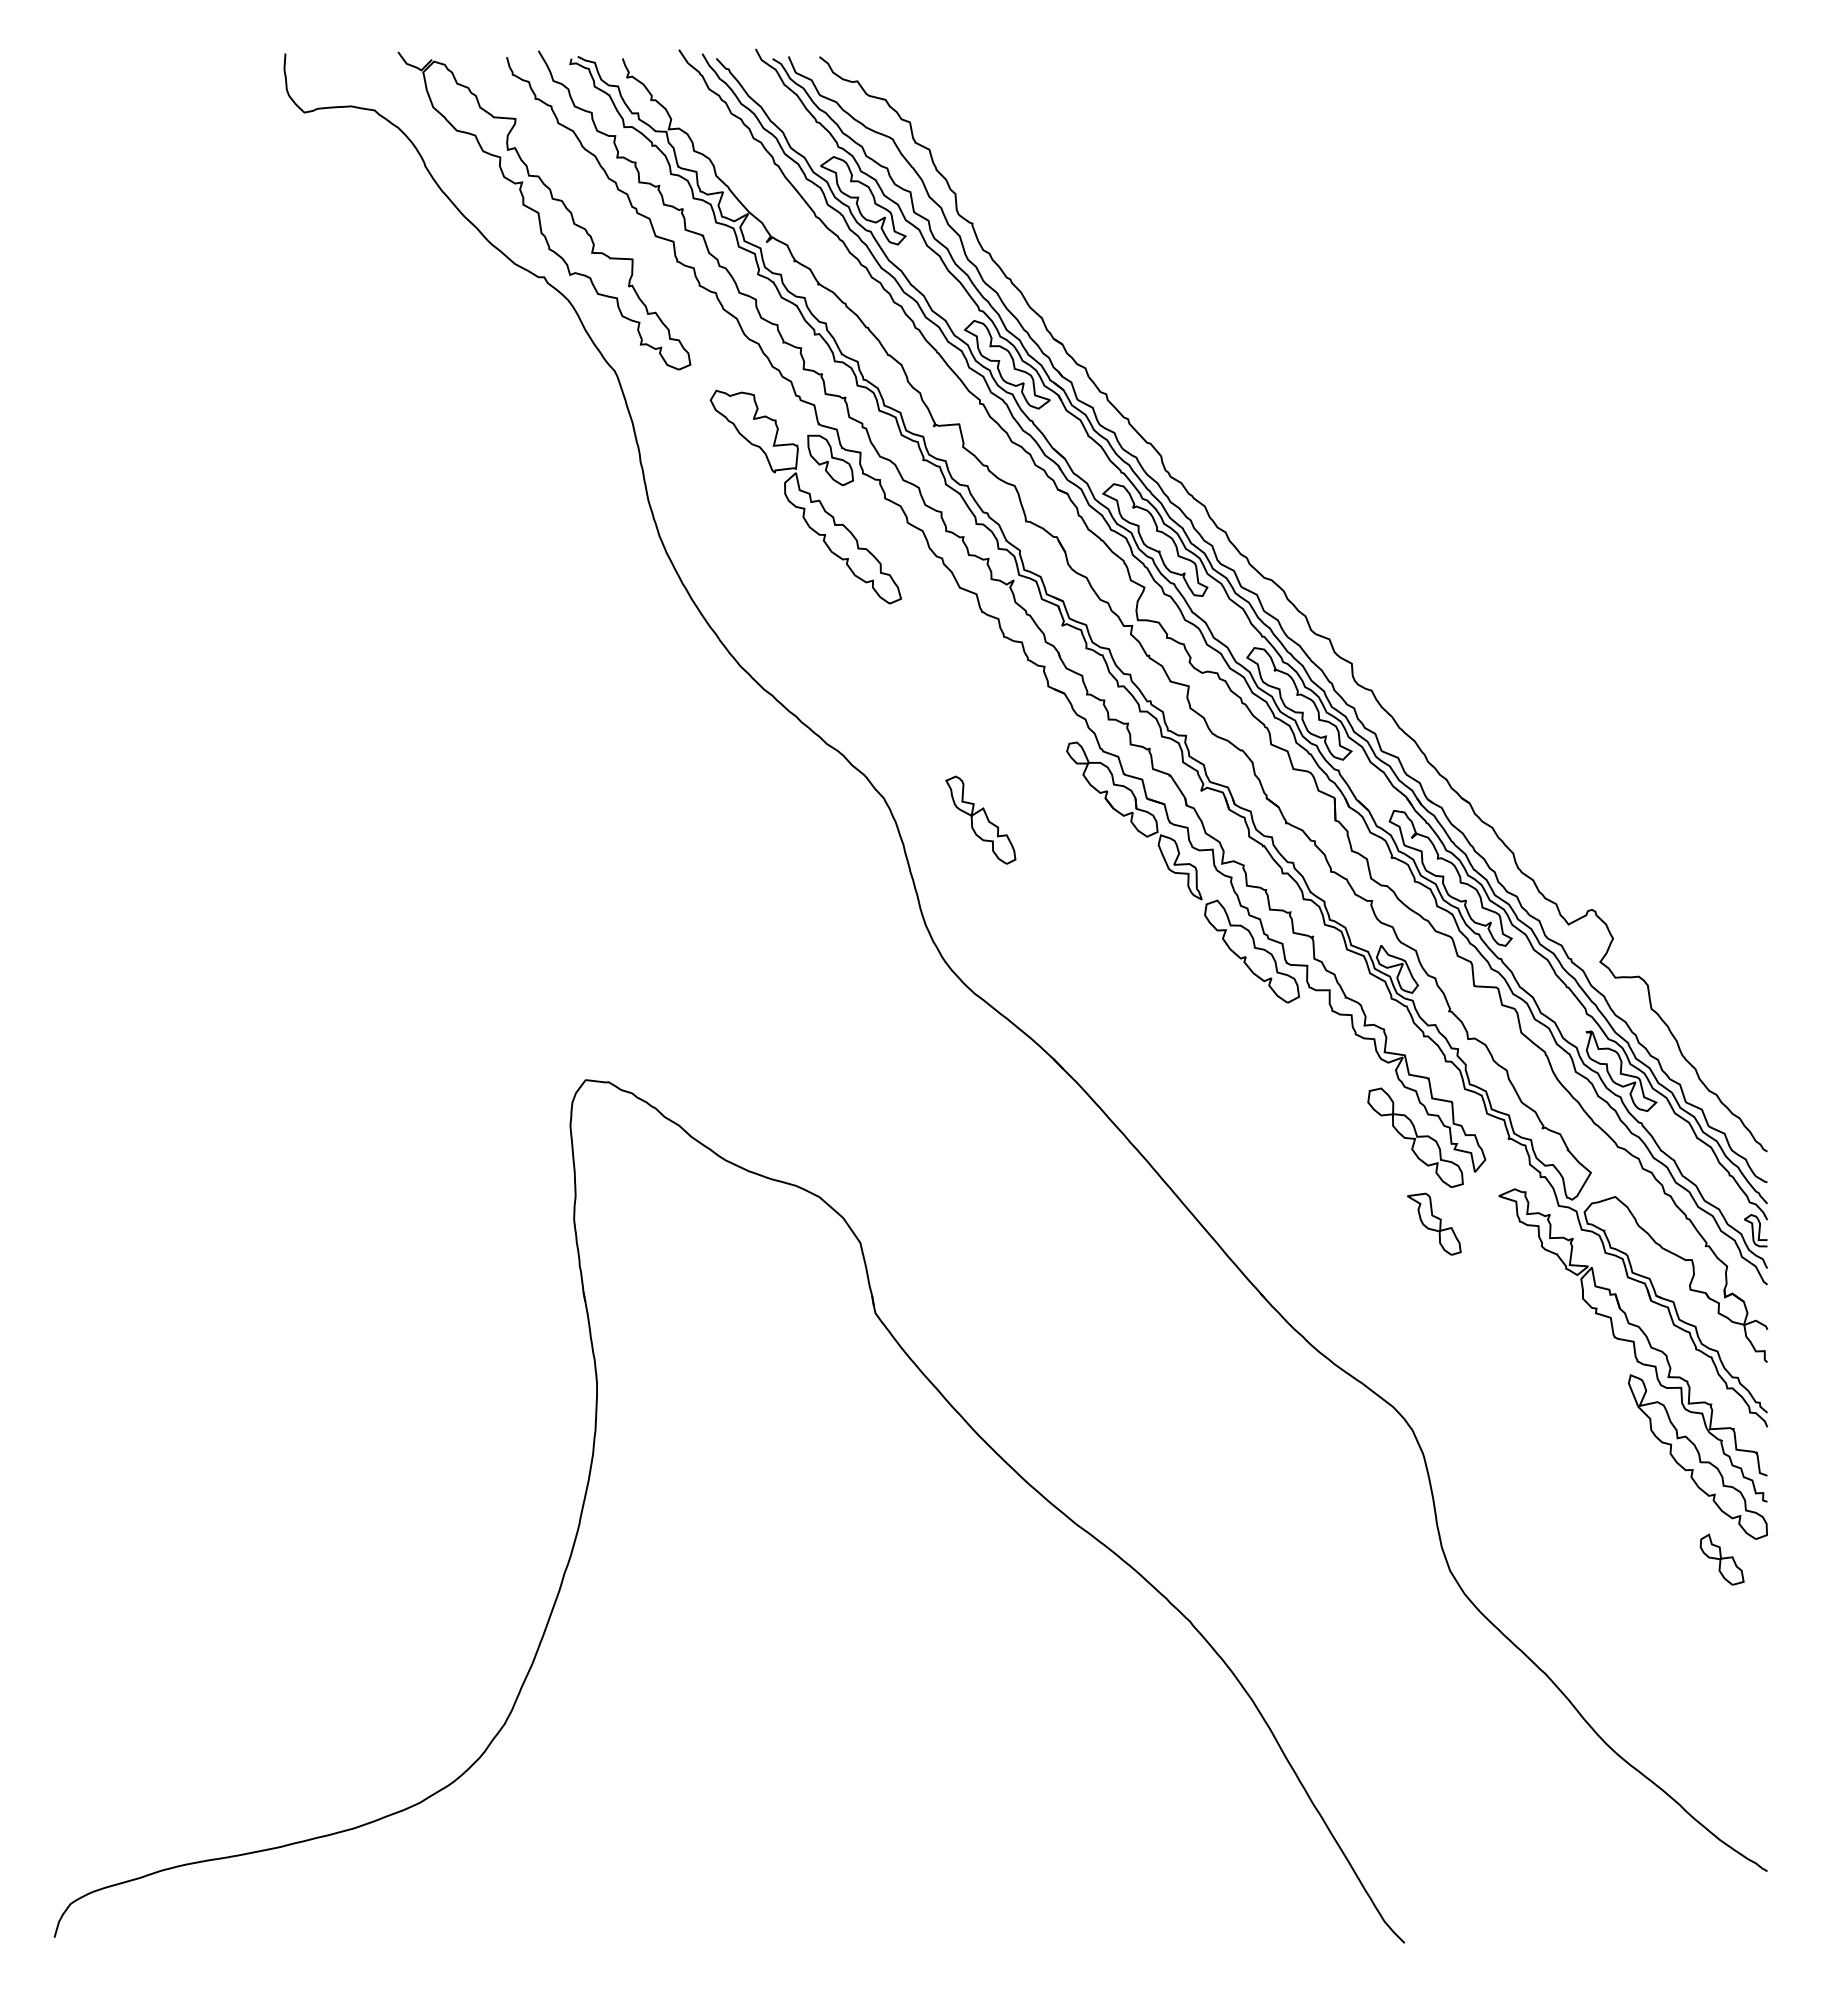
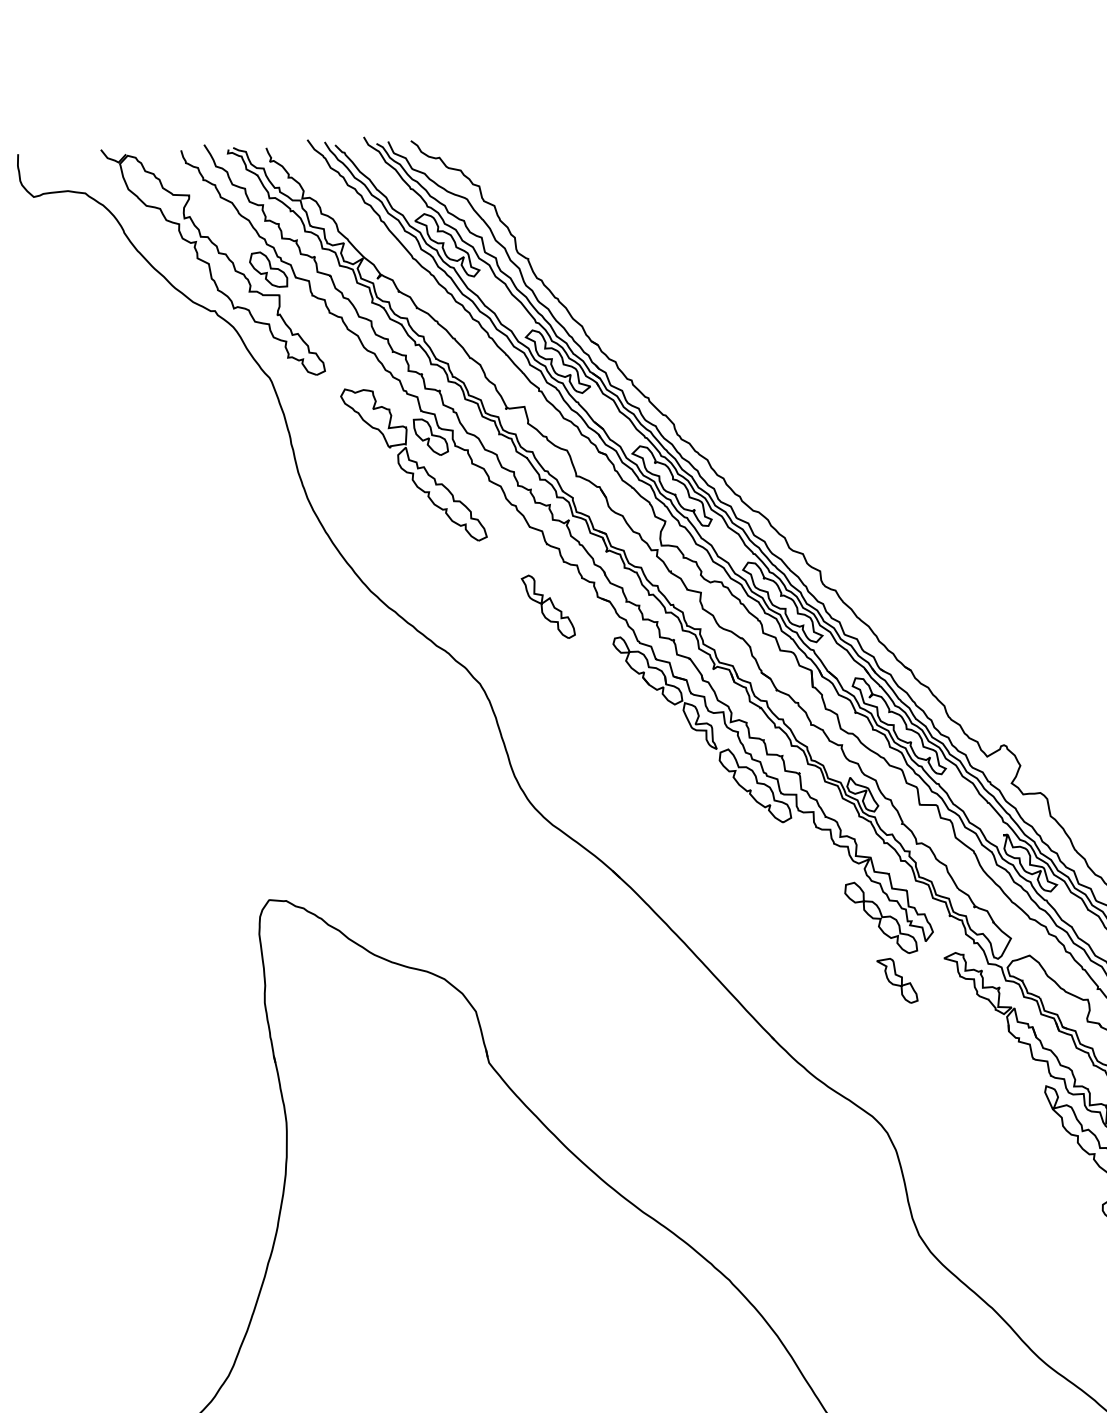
part: (618, 223) -> (268, 269), added
part: (980, 819) -> (548, 606), moved

